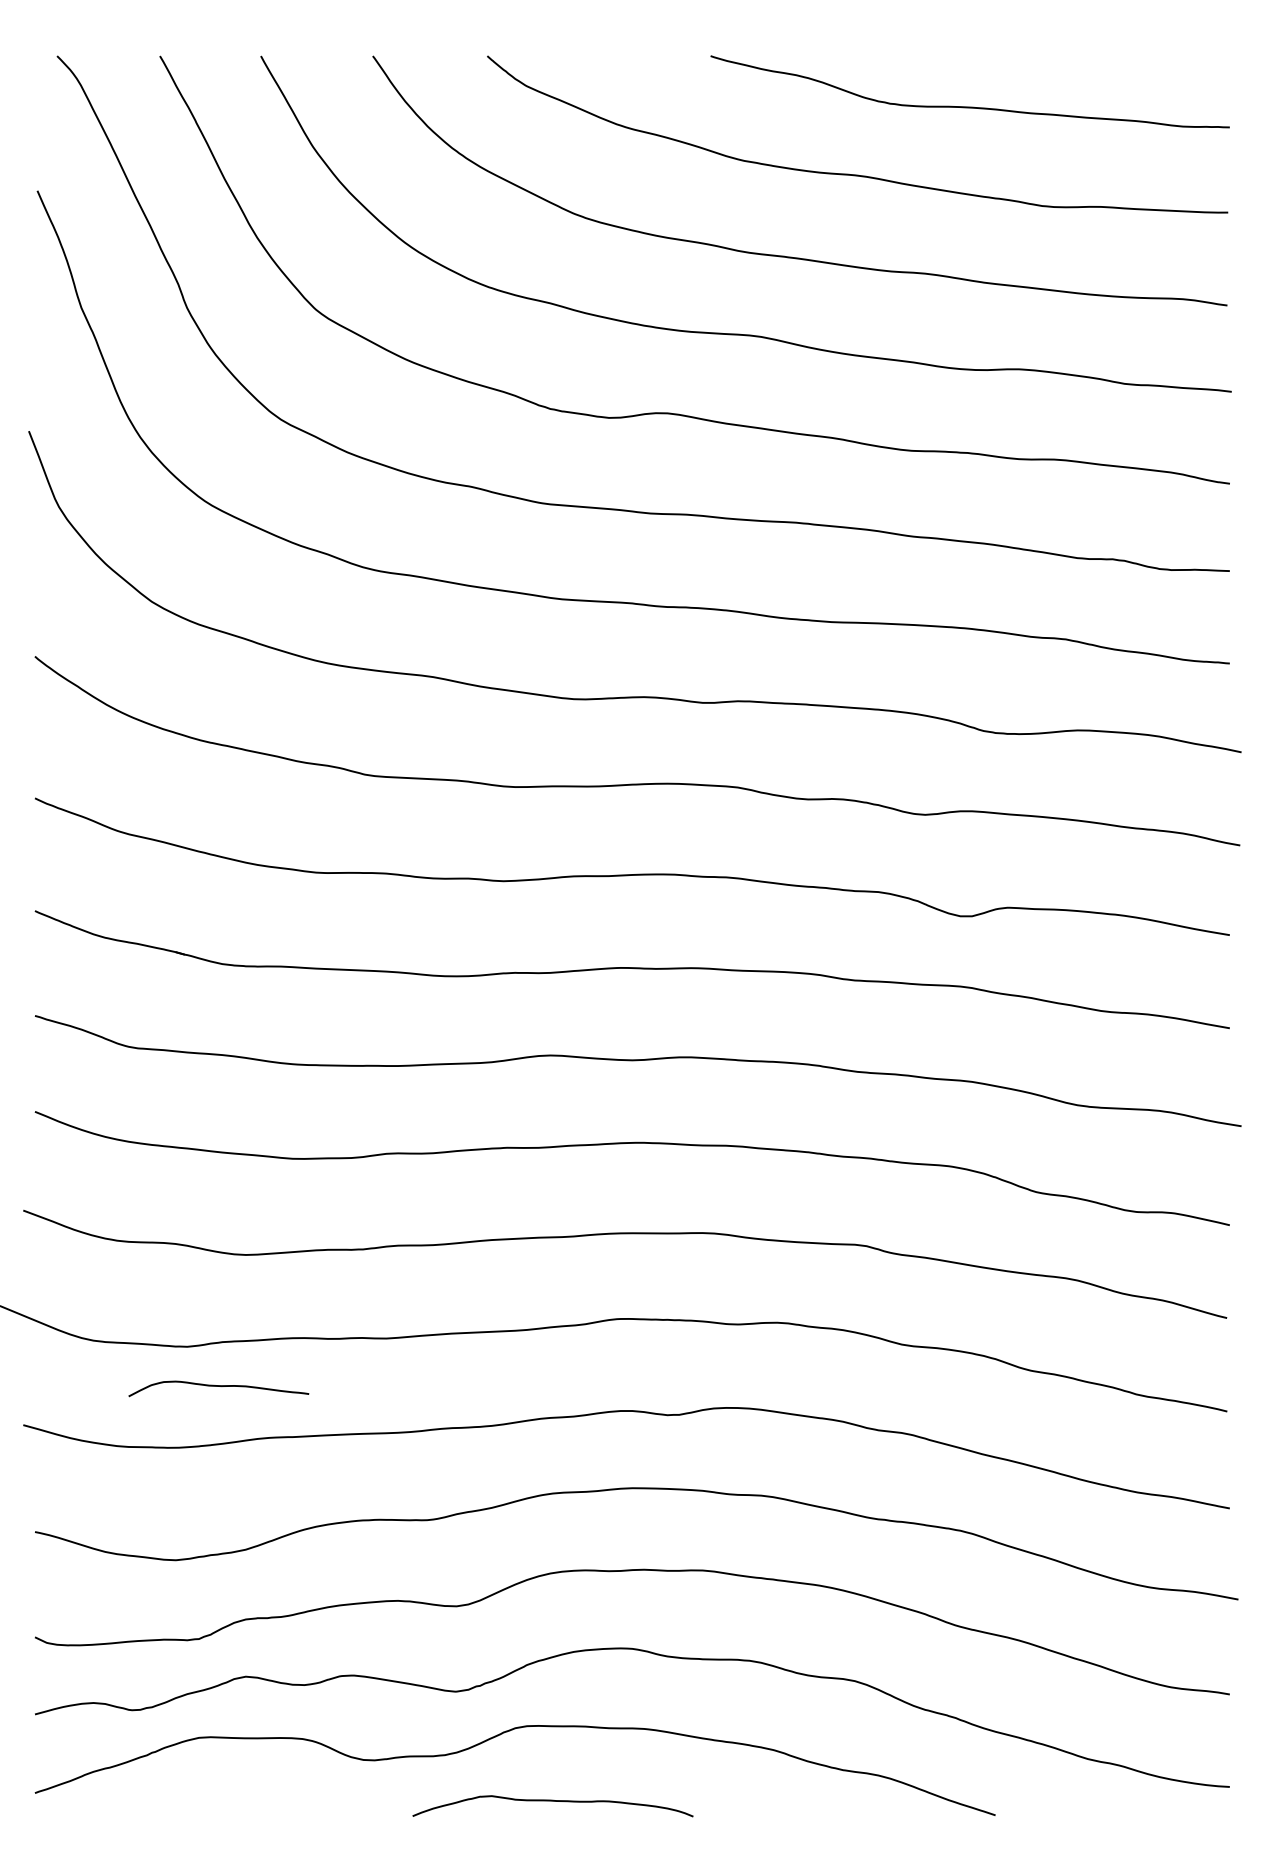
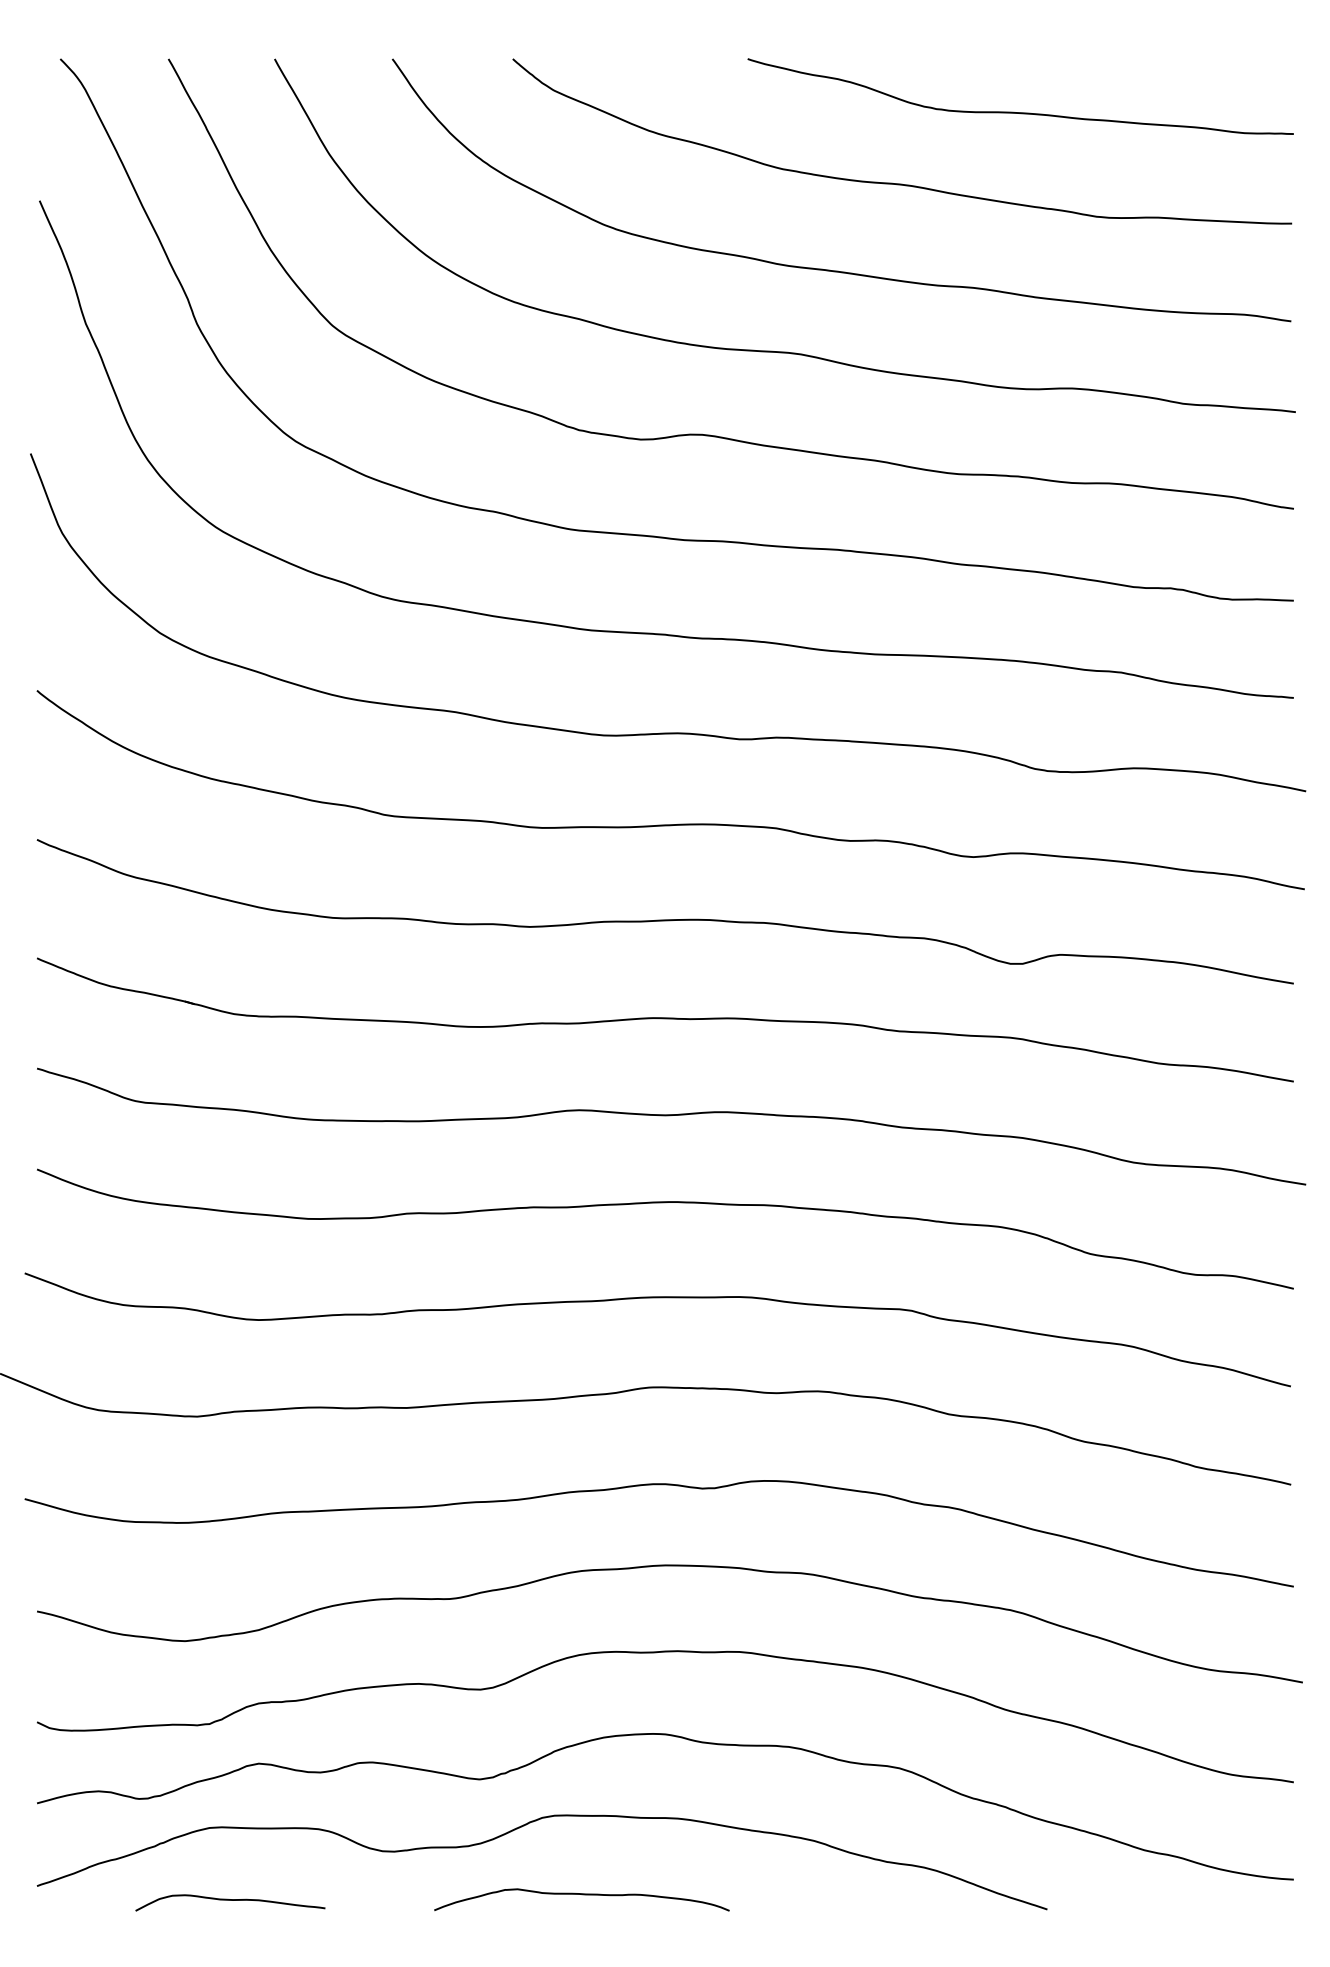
curve: (218, 1386) -> (230, 1900), moved

